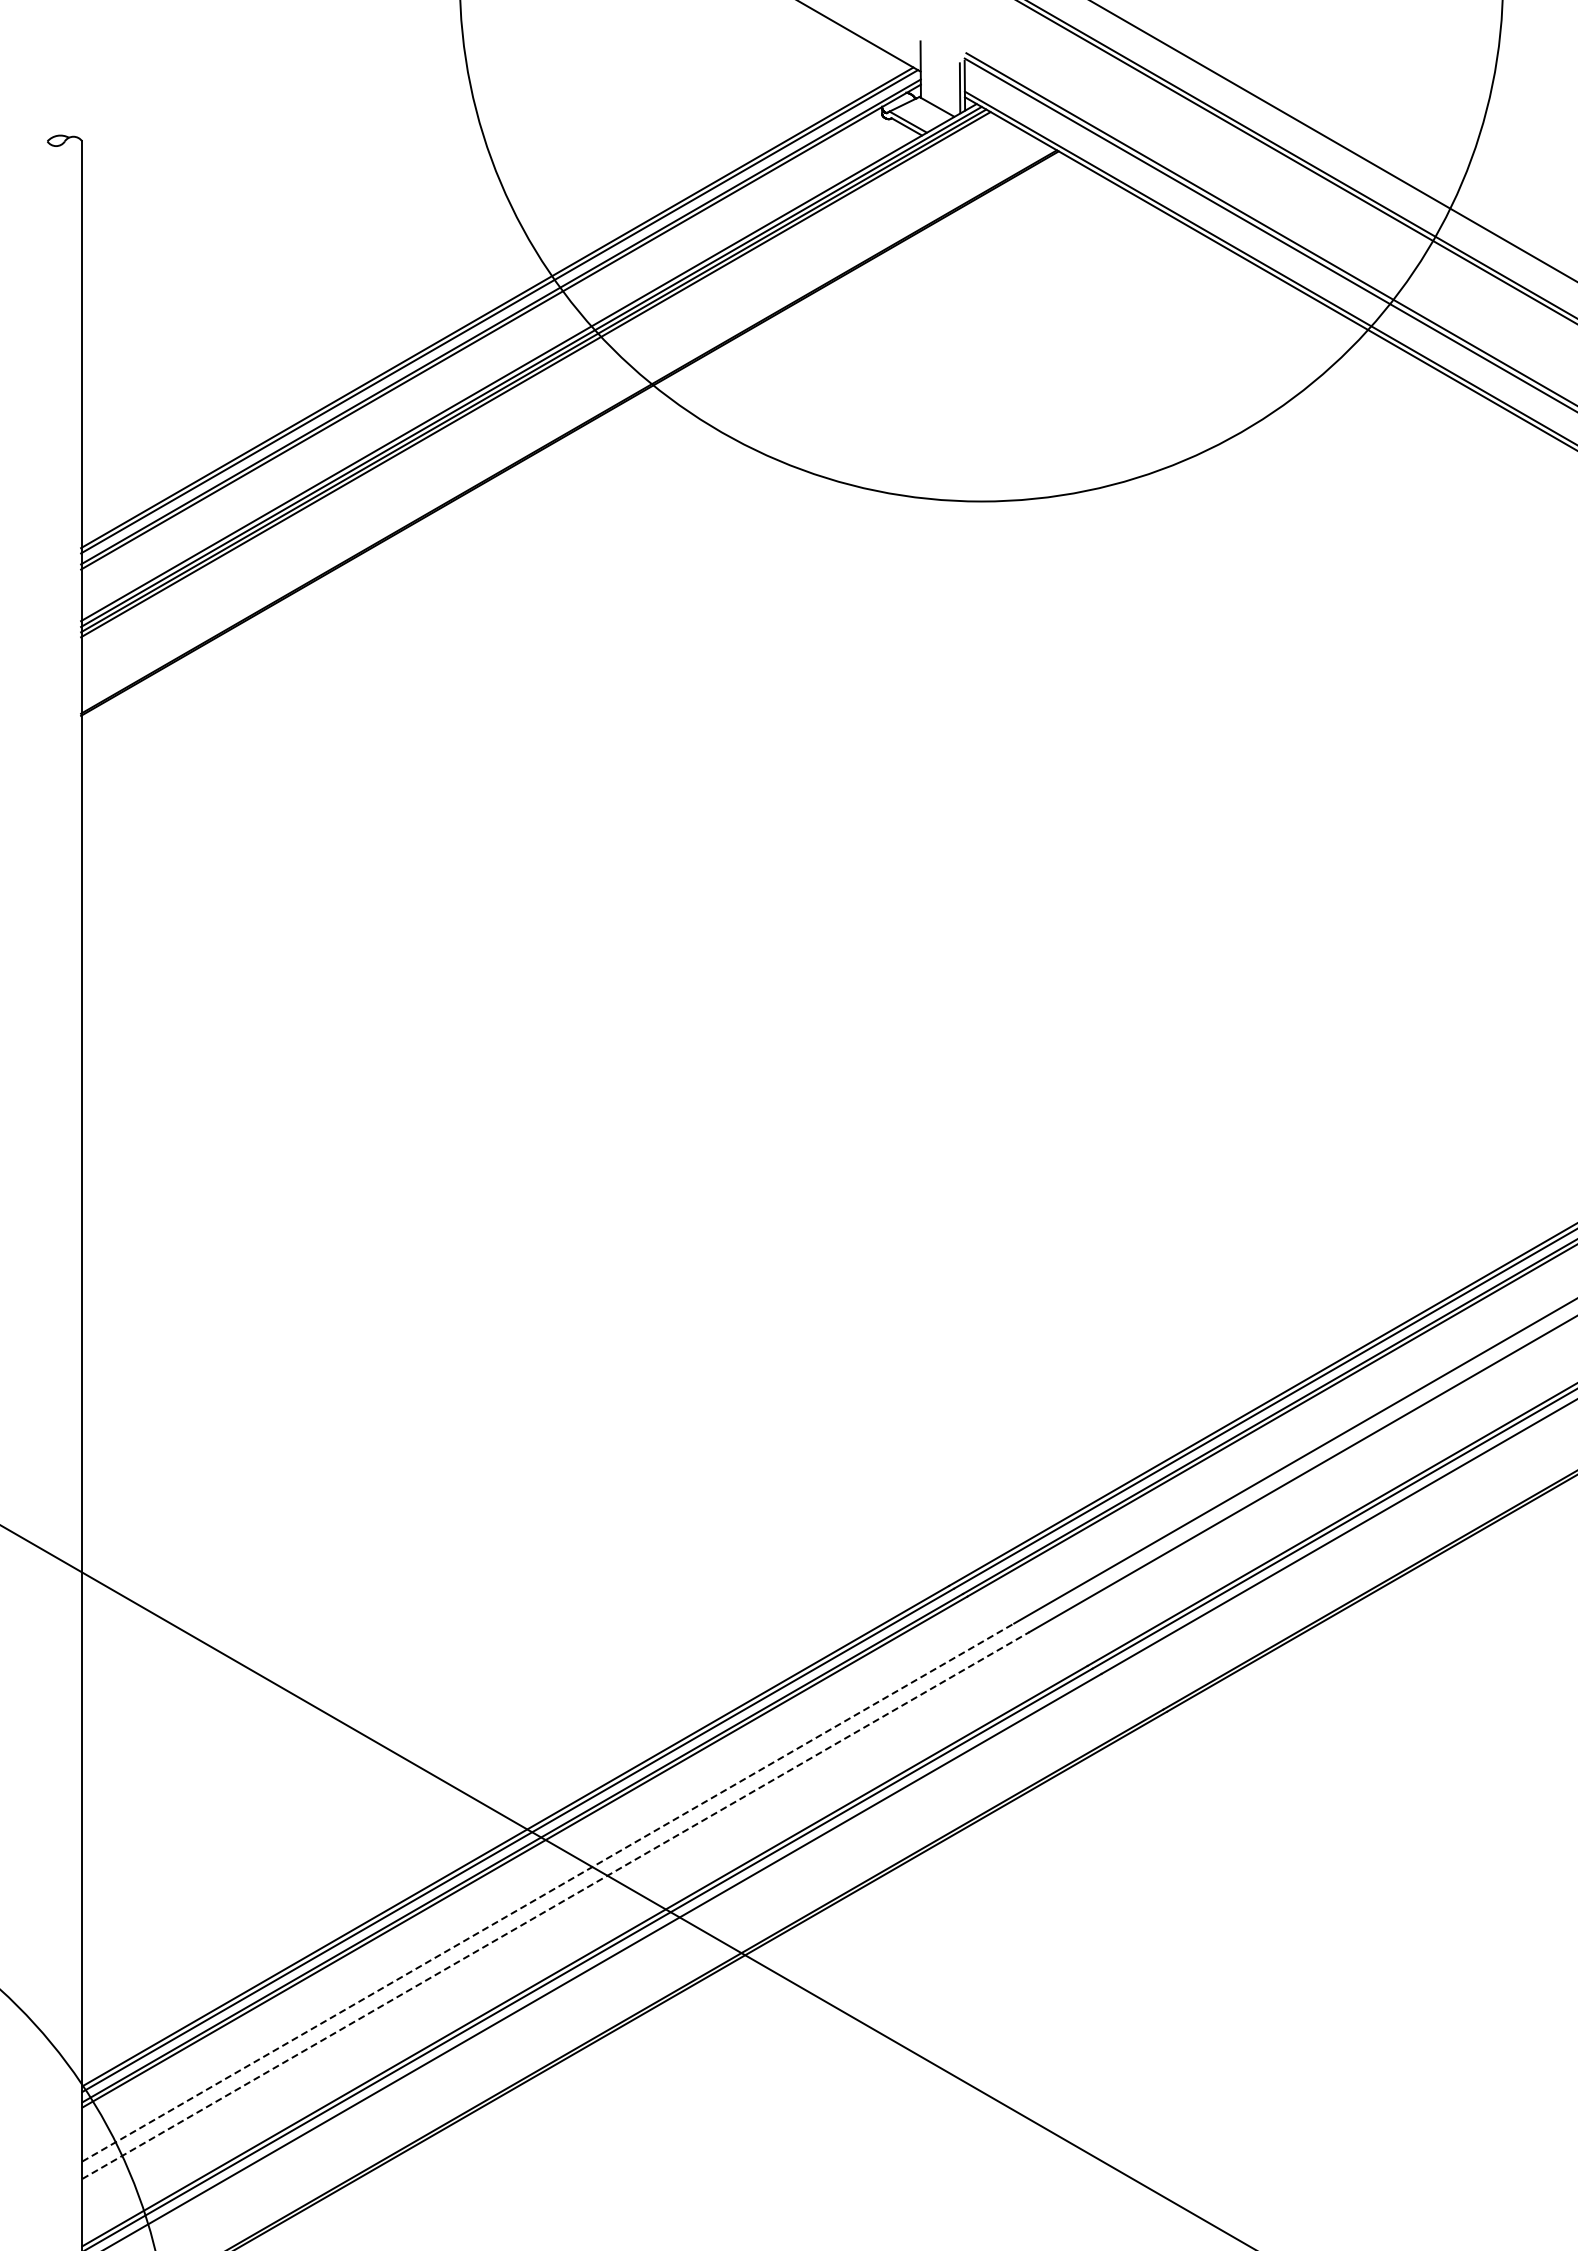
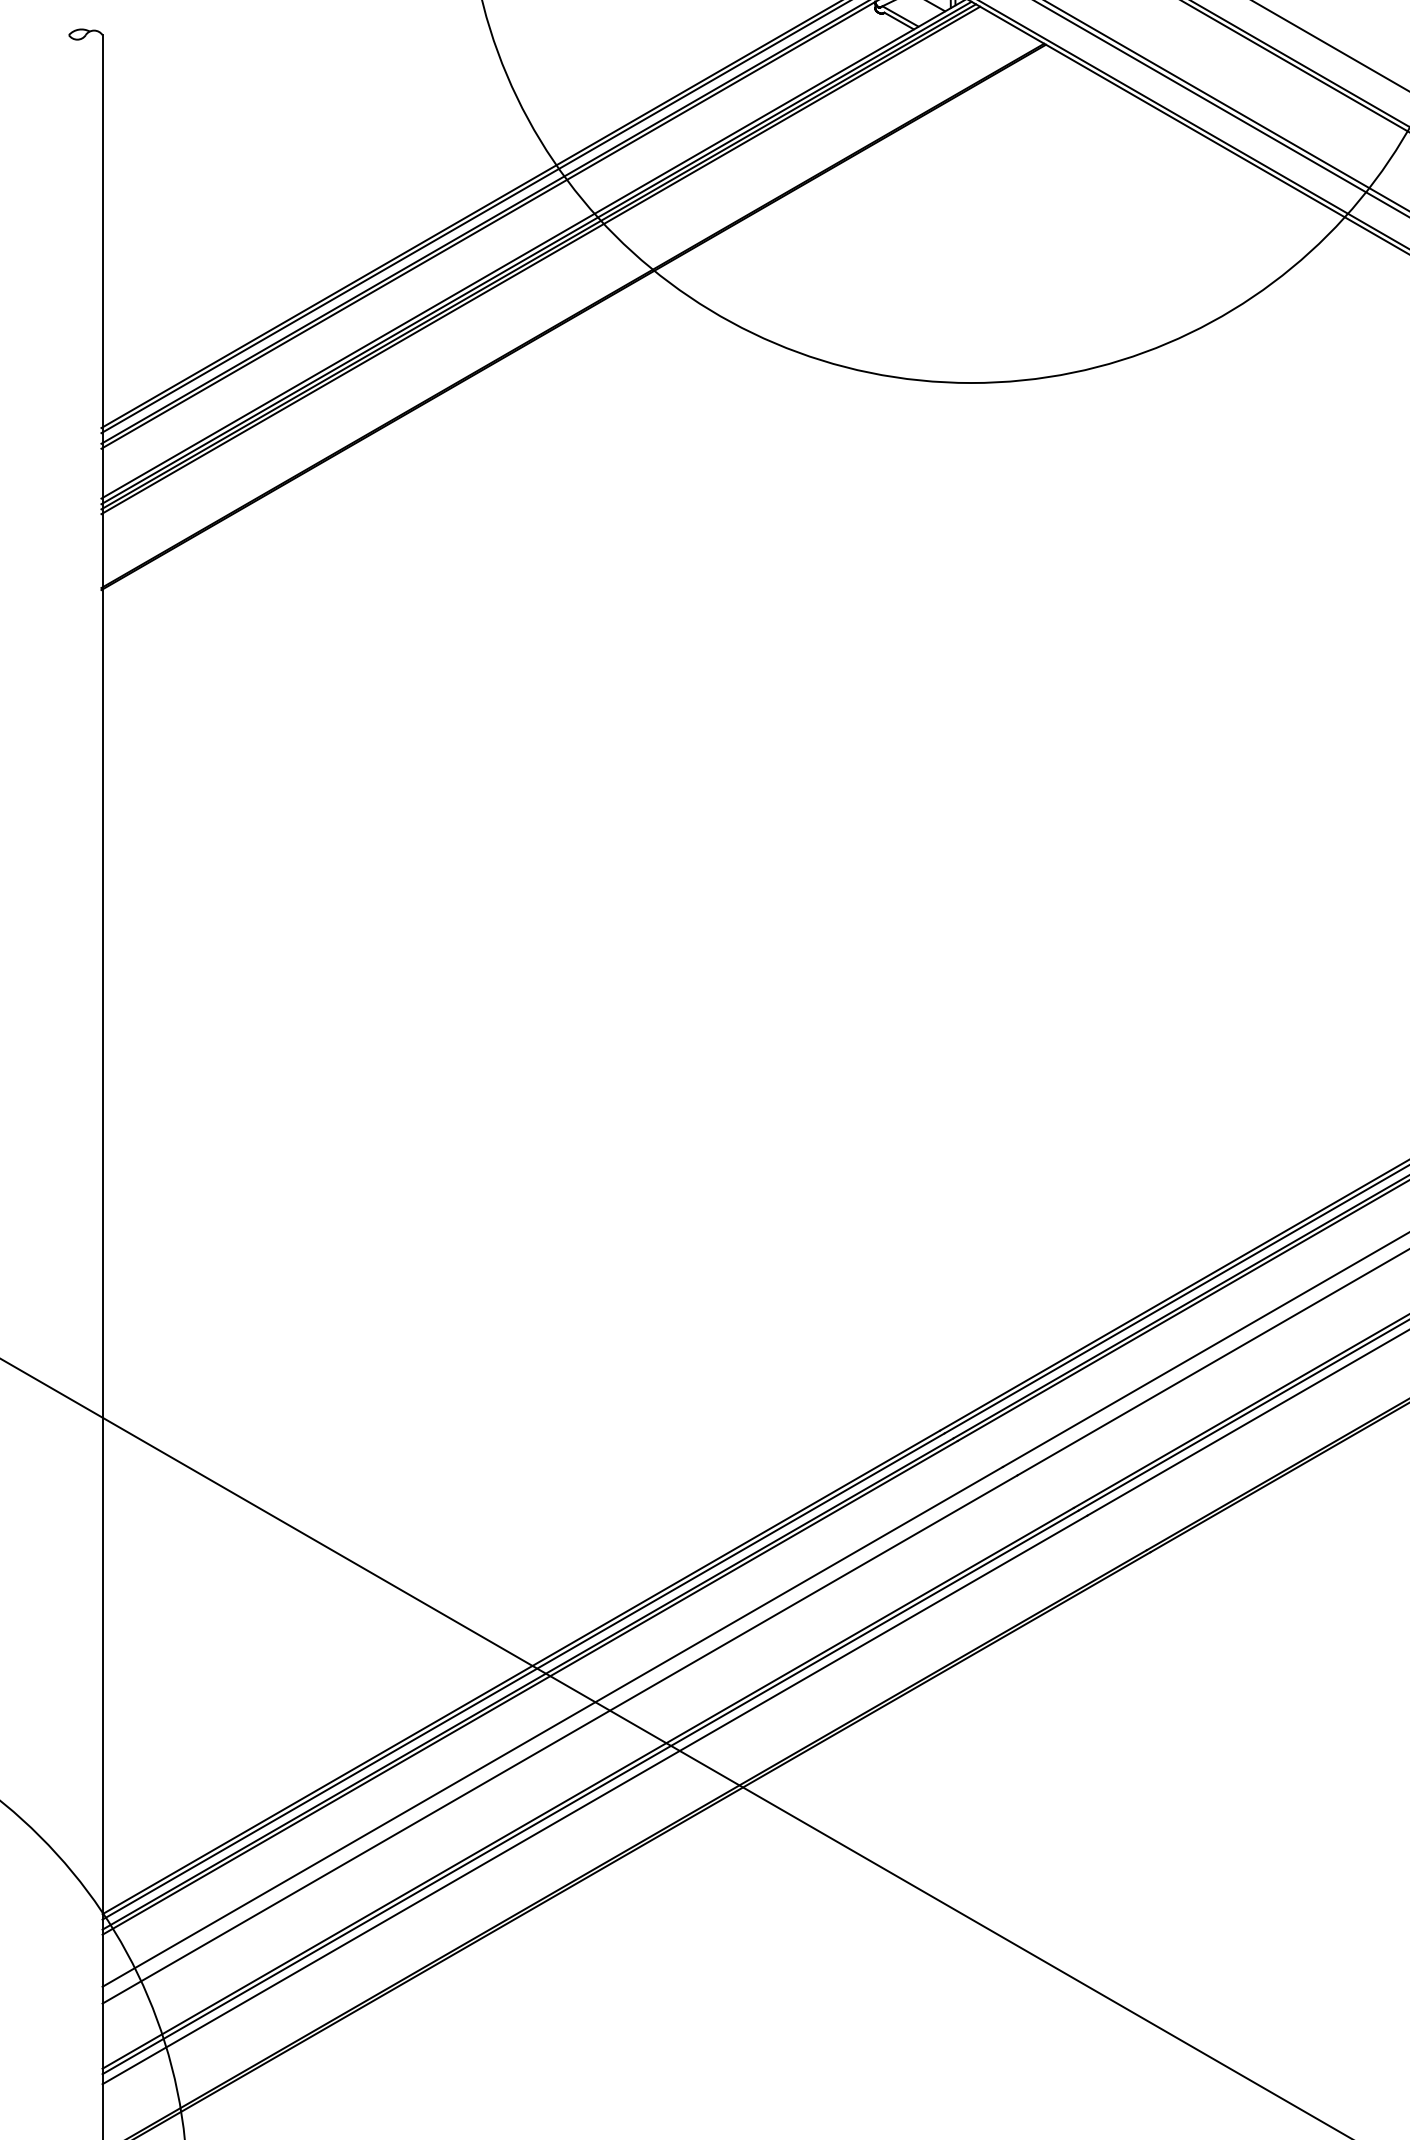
line: (548, 1892) -> (553, 1726), dashed -> solid
line: (555, 1905) -> (559, 1739), dashed -> solid

